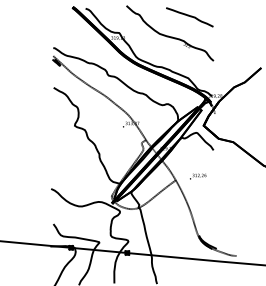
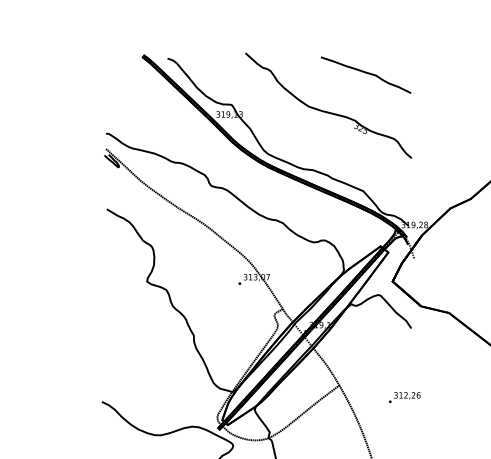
text: (198, 176) -> (405, 397), moved

